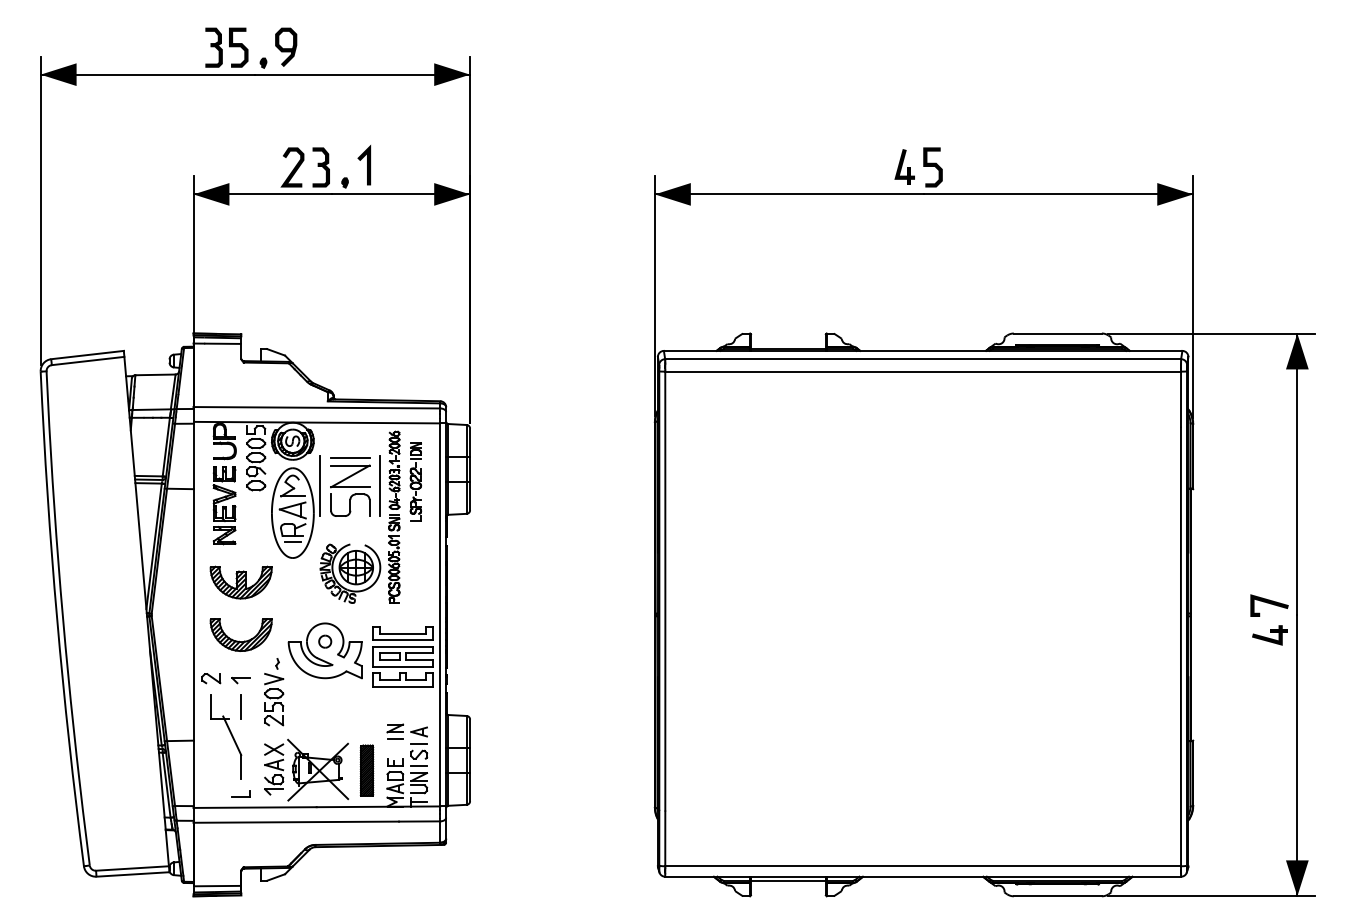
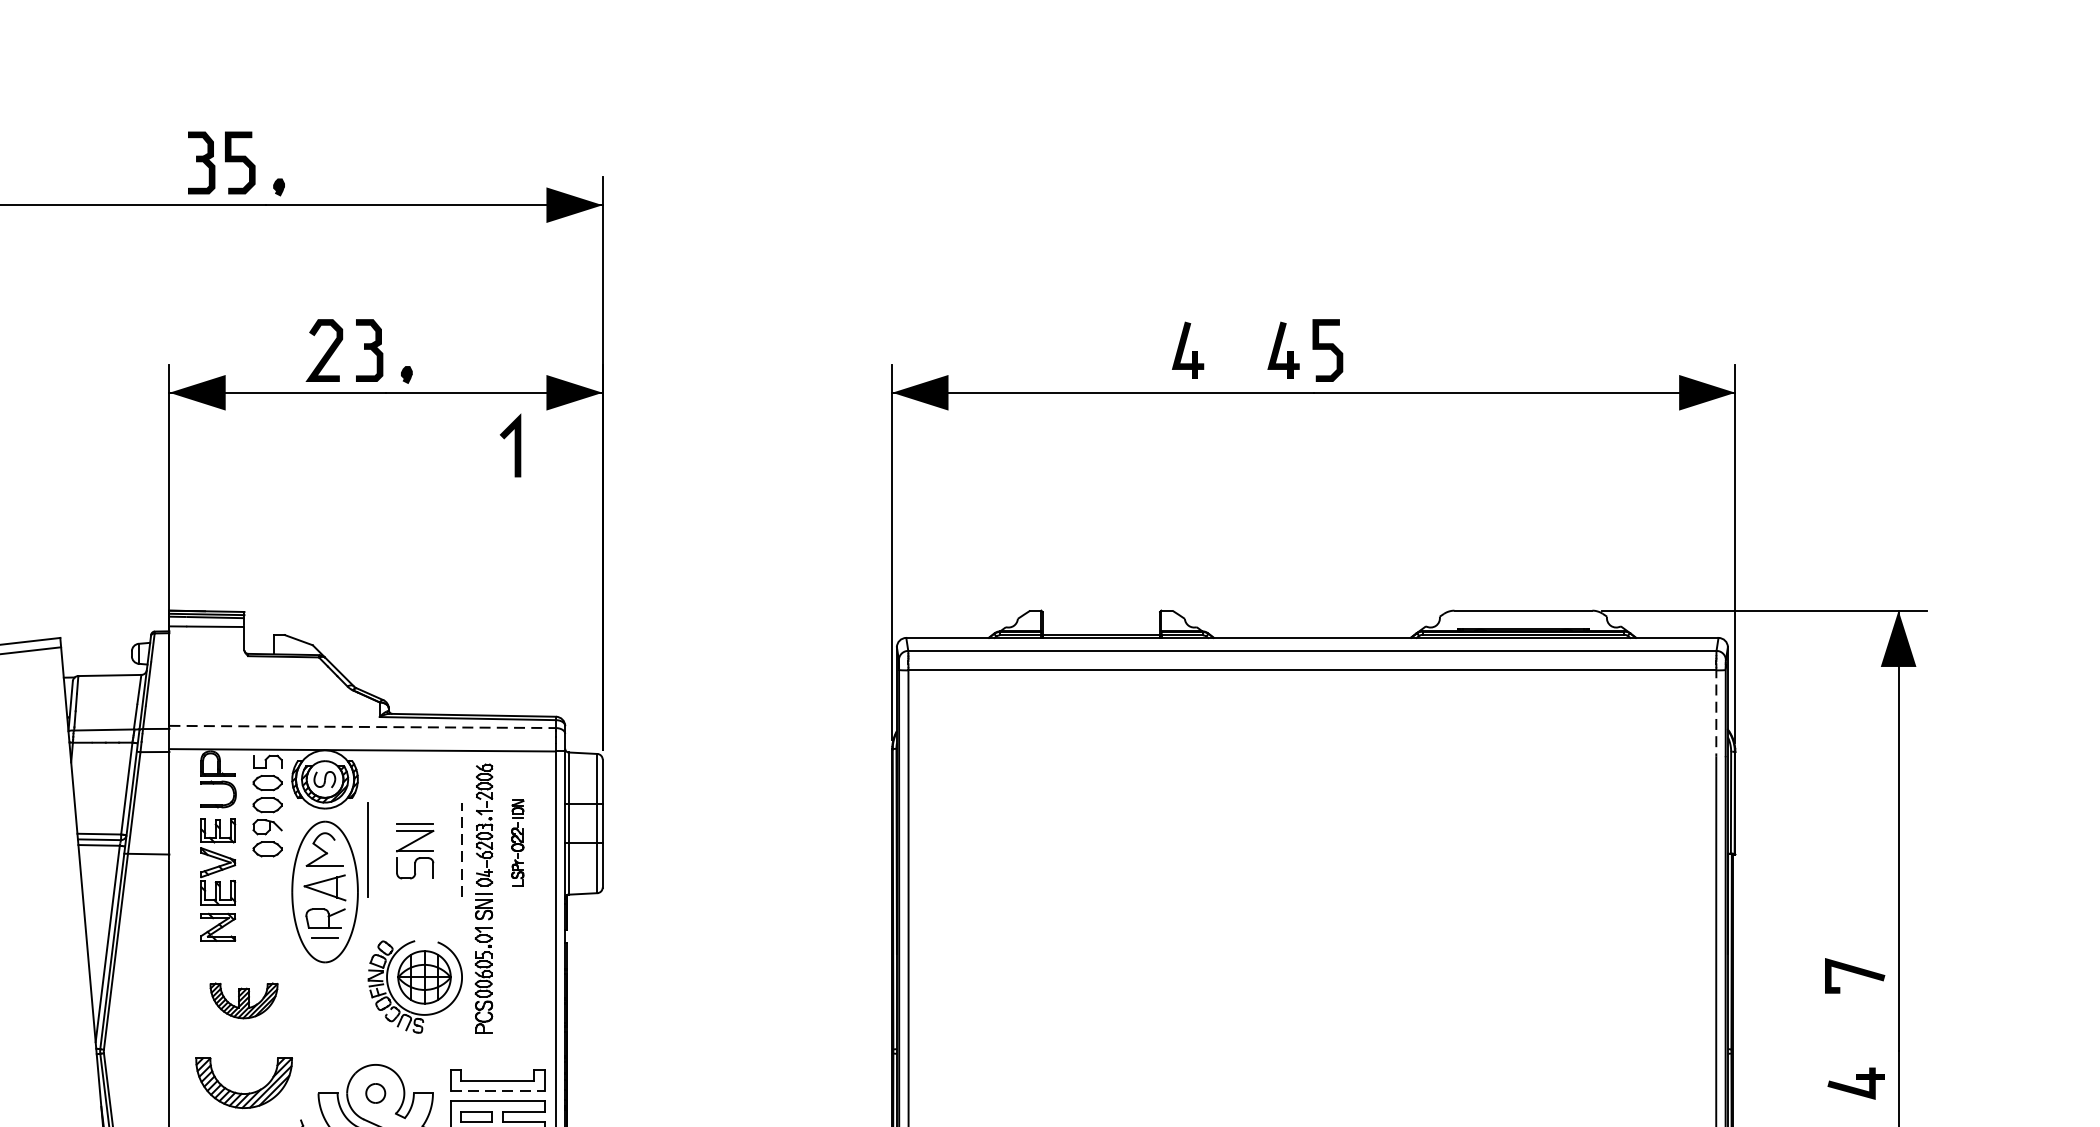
curve: (286, 48) -> (315, 164), removed
line: (367, 165) -> (515, 446), moved
part: (843, 166) -> (1187, 349), added
line: (1181, 398) -> (1717, 712), solid -> dashed
line: (317, 407) -> (363, 726), solid -> dashed
part: (415, 481) -> (517, 842), size x0.7
part: (350, 486) -> (415, 850), size x0.6
line: (380, 486) -> (462, 850), solid -> dashed
part: (240, 582) -> (243, 1000), size x0.7
line: (1270, 604) -> (1856, 974), moved
line: (403, 640) -> (498, 1091), solid -> dashed

